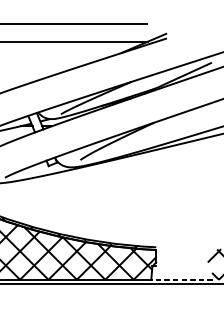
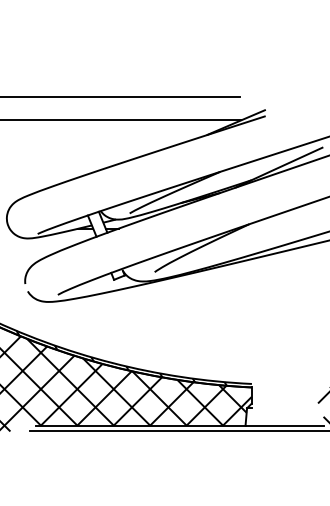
line: (181, 279) -> (284, 425), dashed -> solid

